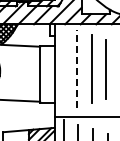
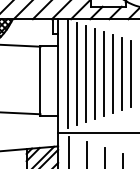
line: (69, 68) -> (76, 73), added
line: (76, 68) -> (85, 73), dashed -> solid
line: (84, 68) -> (94, 73), added
line: (62, 69) -> (67, 74), added
line: (98, 69) -> (112, 74), added
line: (113, 69) -> (130, 74), added

